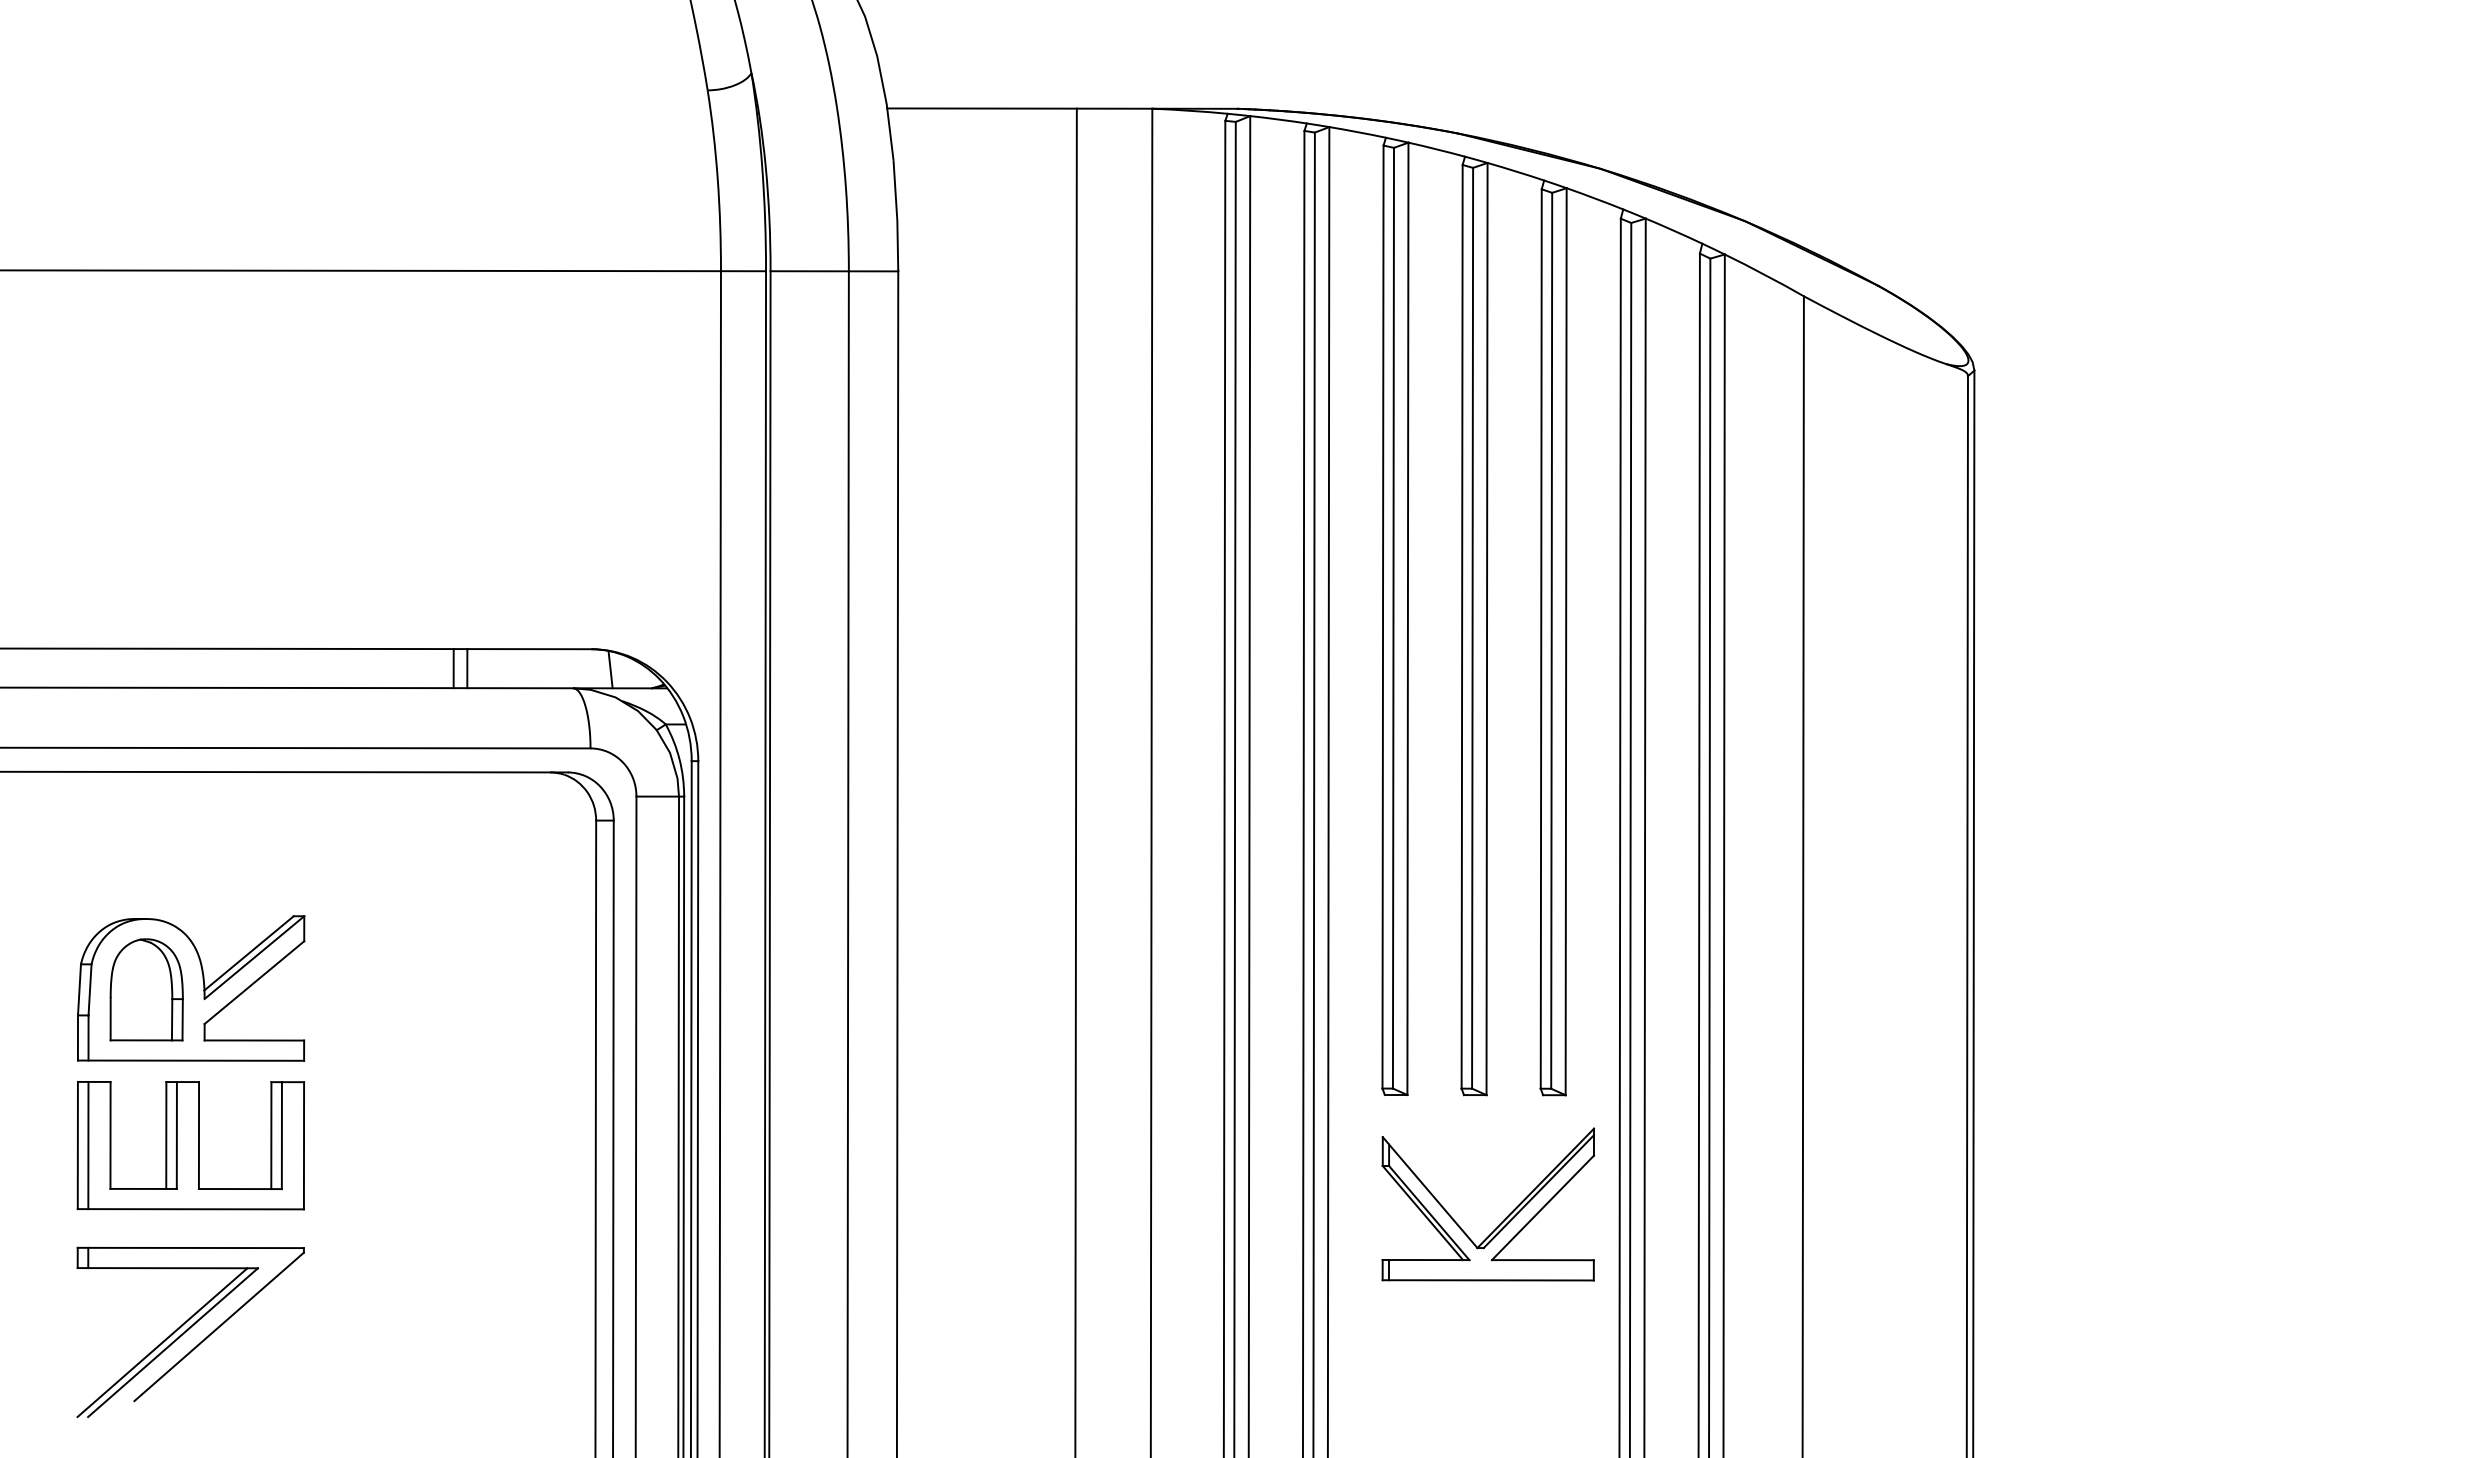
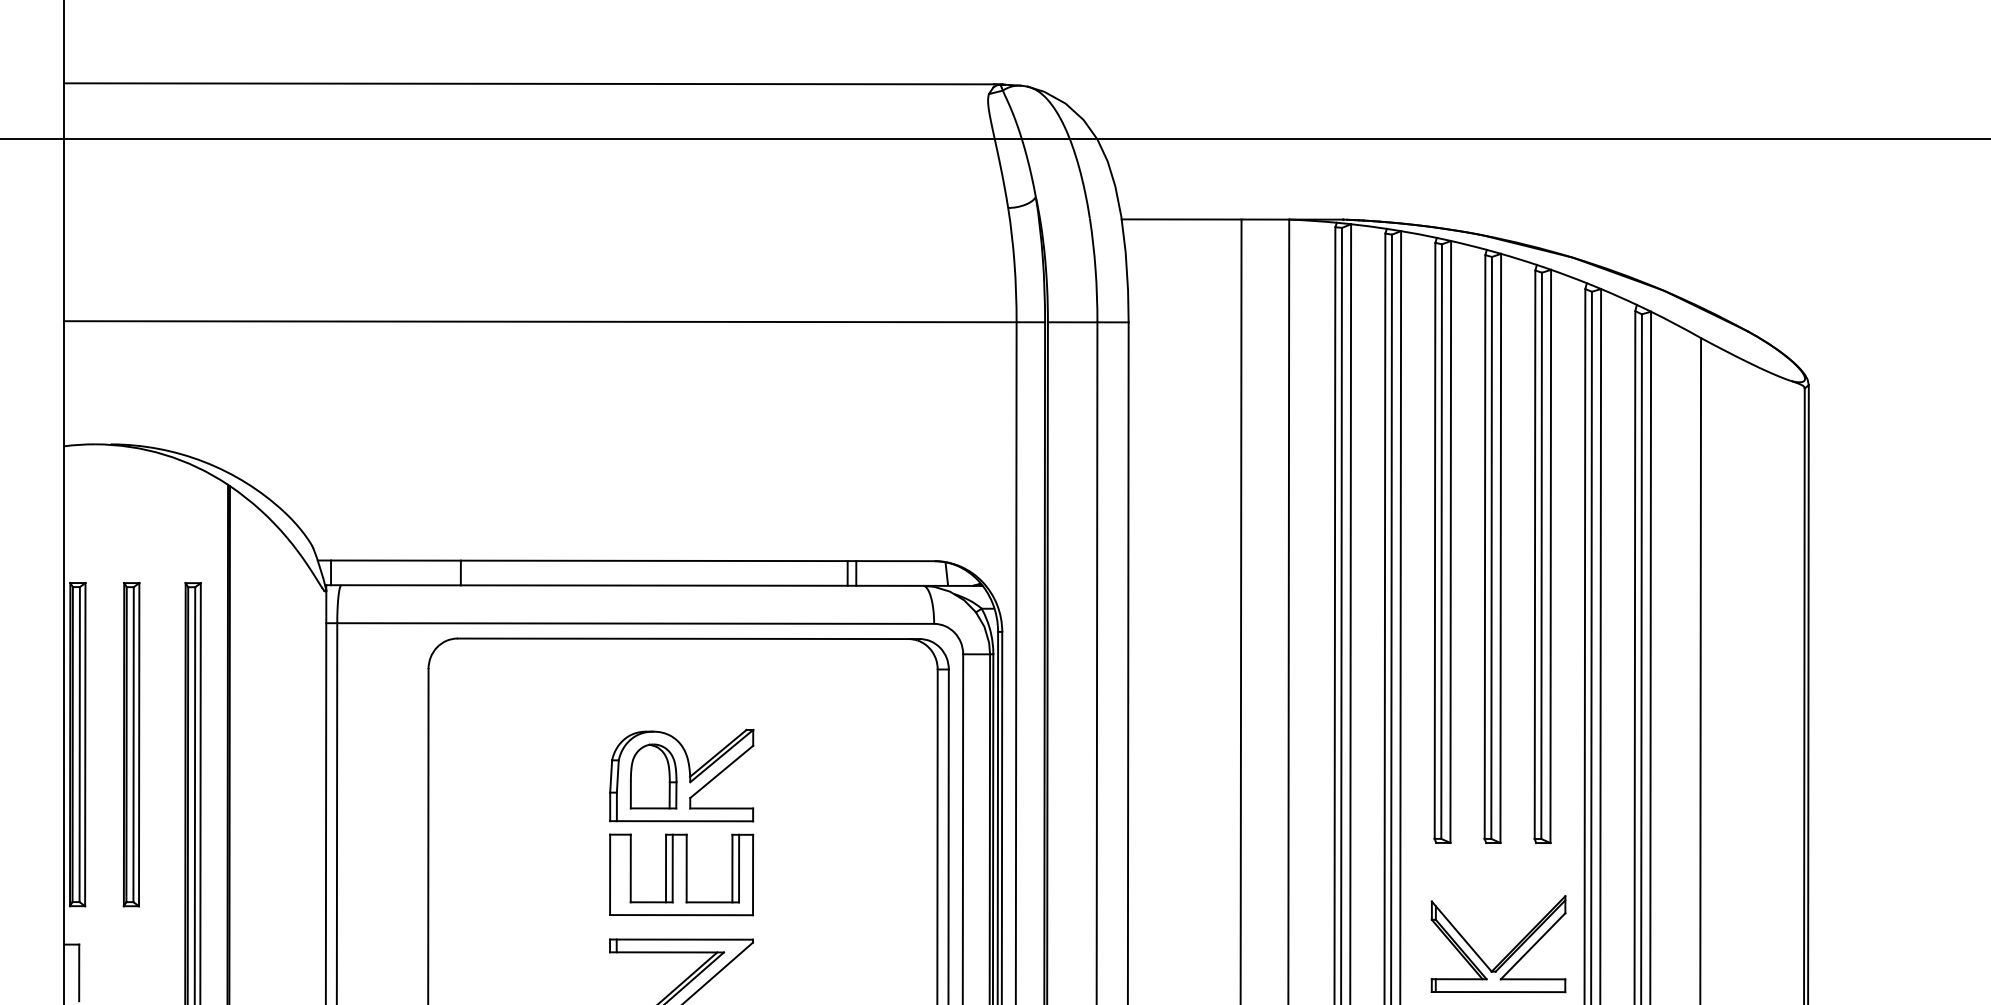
line: (87, 1144) -> (616, 874), removed
part: (1504, 1219) -> (1508, 953), moved

